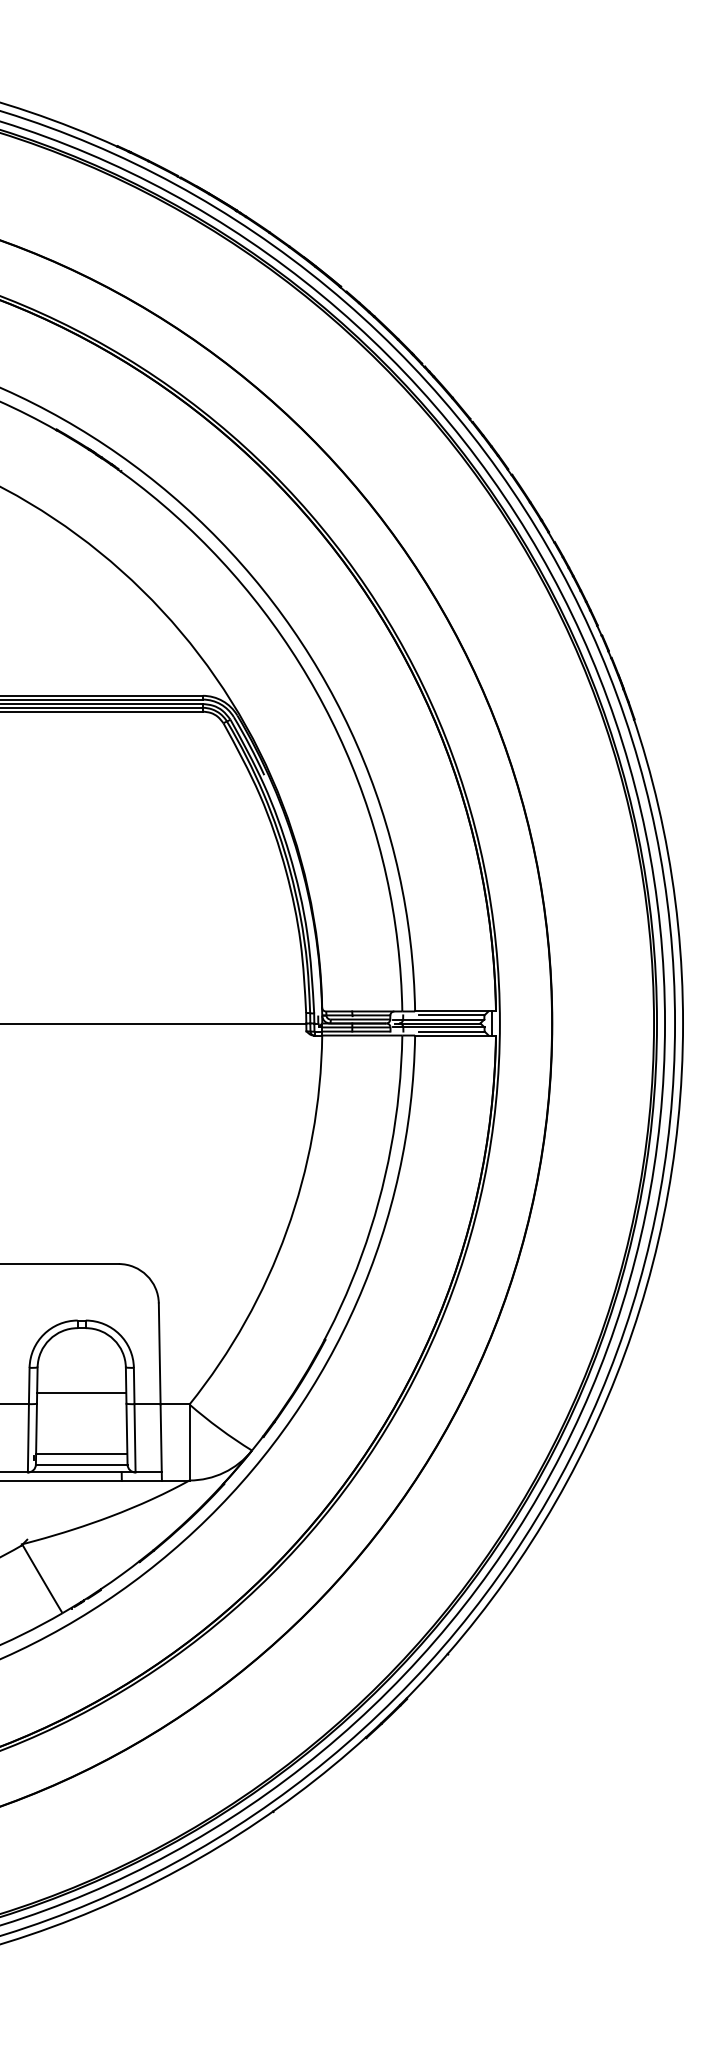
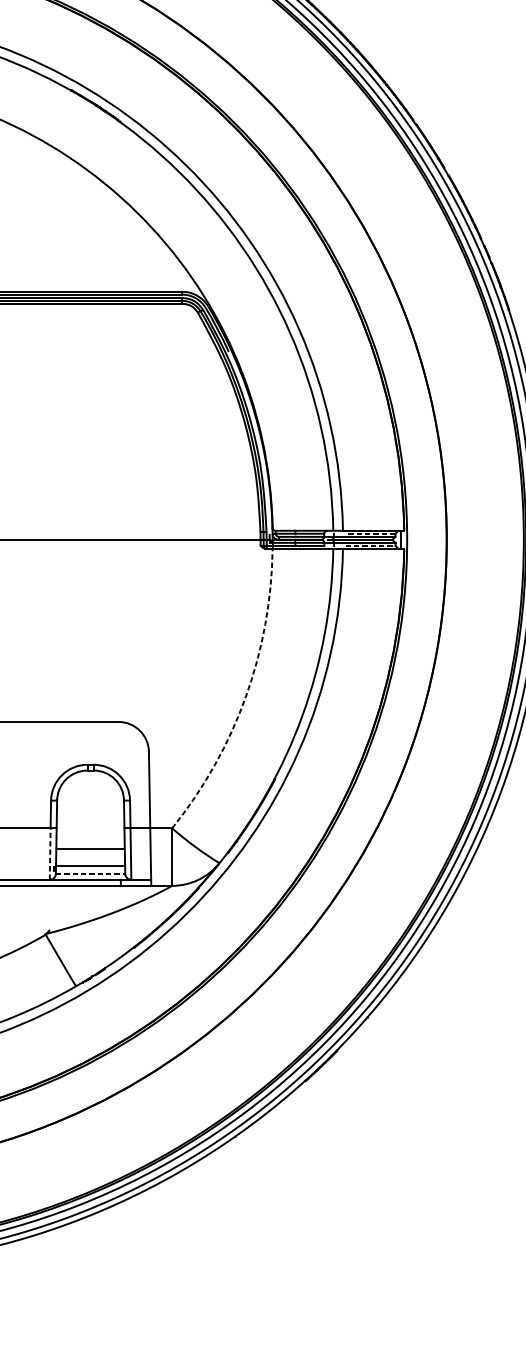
line: (451, 1015) -> (370, 533), solid -> dashed
line: (451, 1031) -> (370, 545), solid -> dashed
arc: (286, 1231) -> (245, 697), solid -> dashed
line: (81, 1393) -> (90, 849), moved
line: (28, 1437) -> (50, 853), solid -> dashed
line: (81, 1464) -> (90, 873), solid -> dashed

